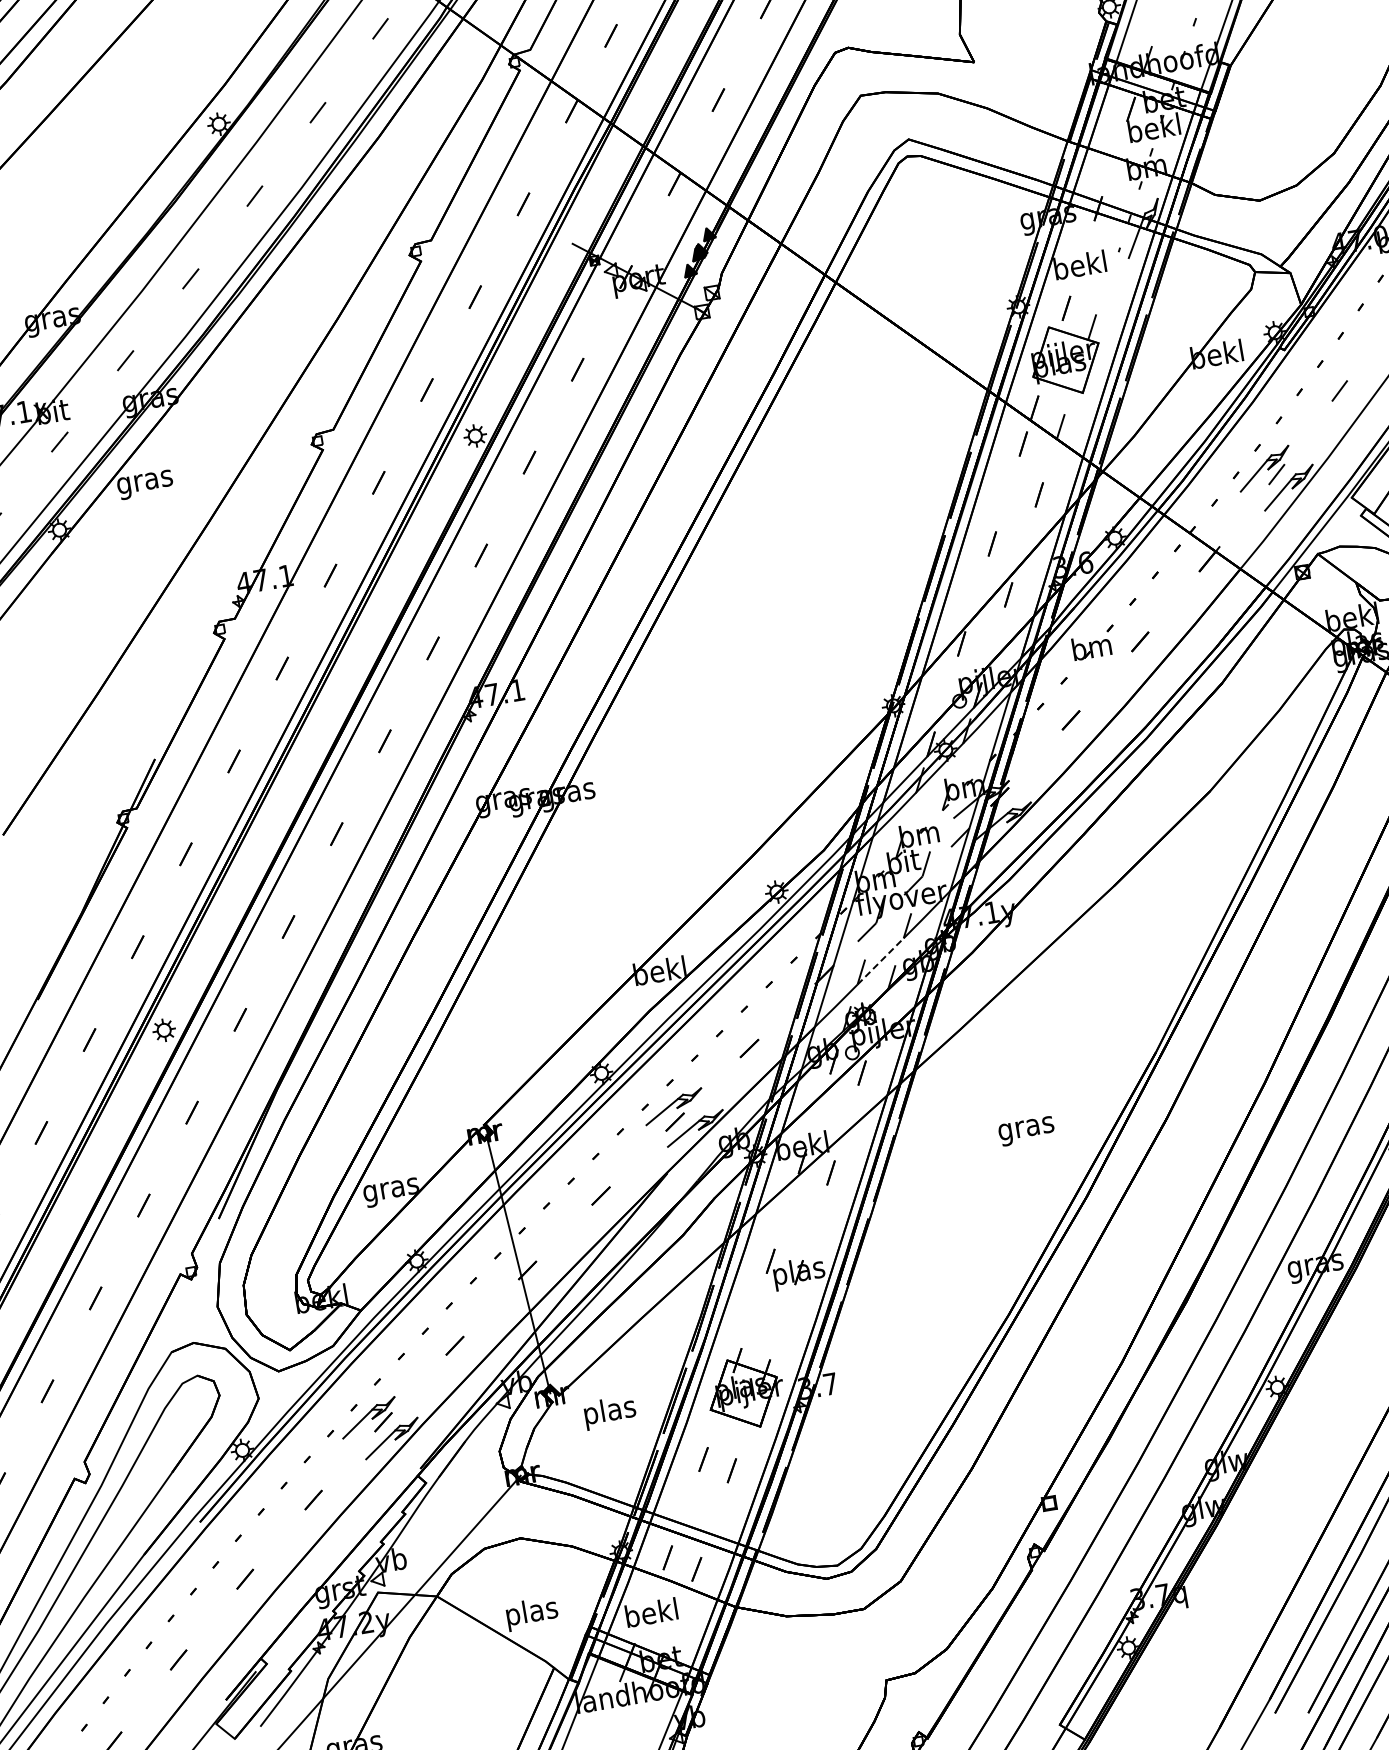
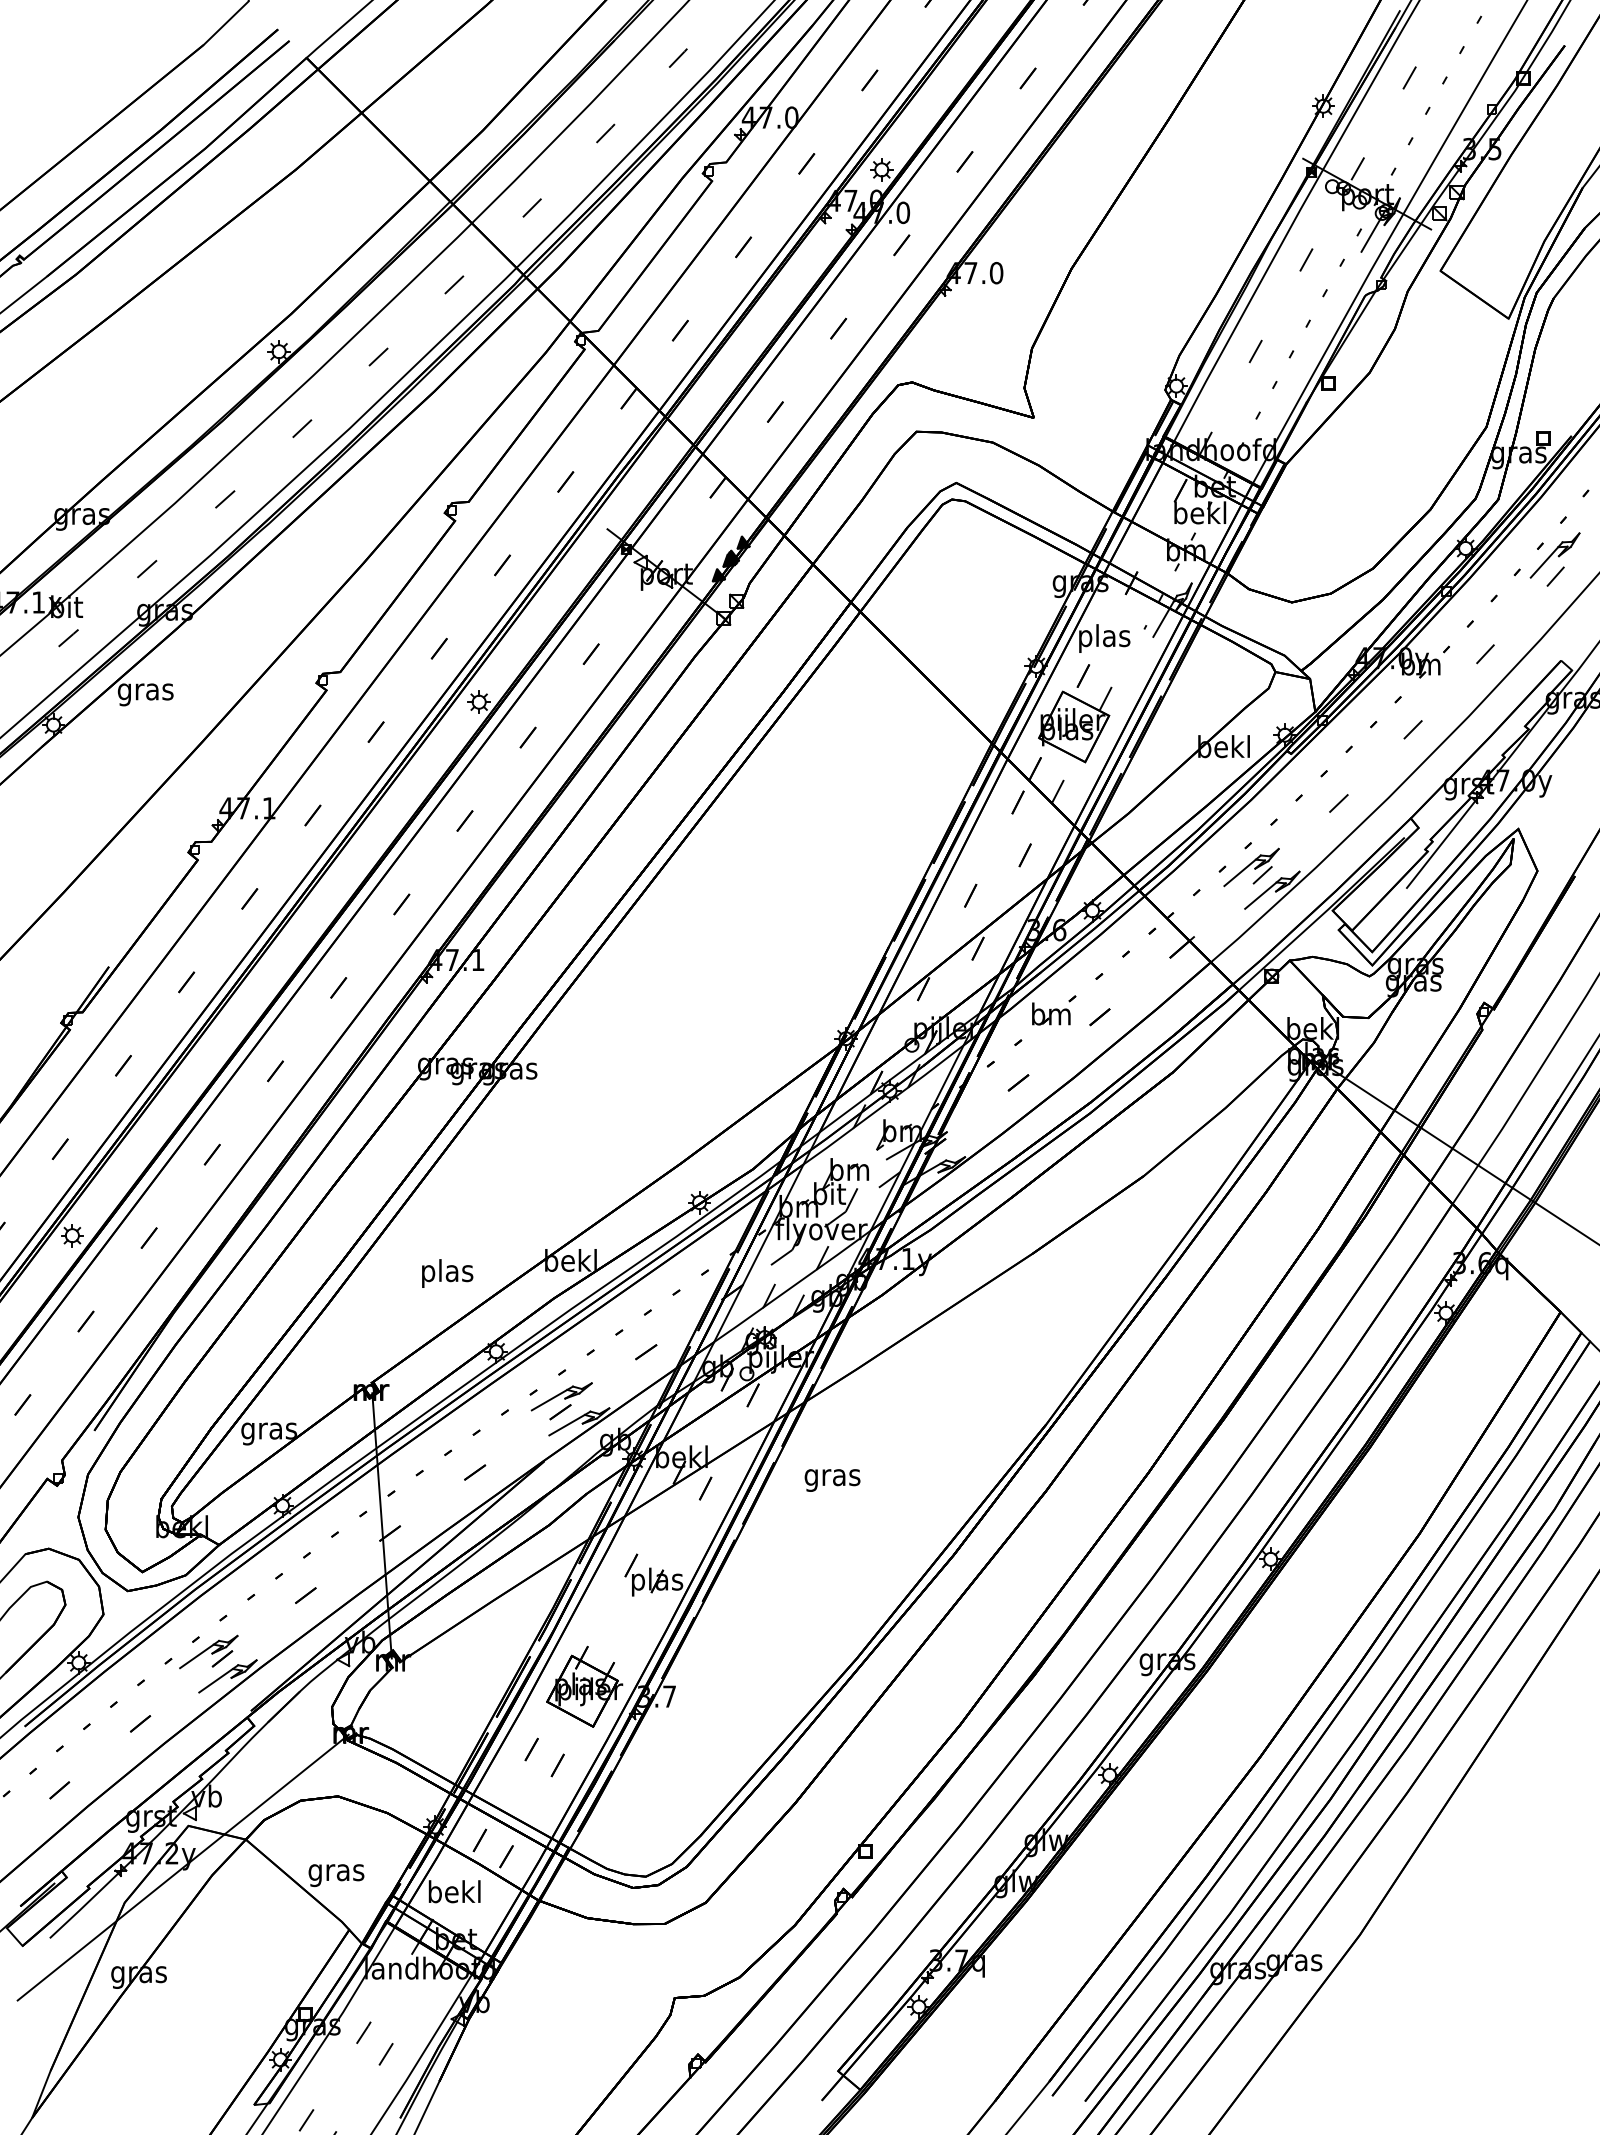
text: (1080, 267) -> (1104, 638), bekl -> plas
line: (880, 961) -> (790, 1288), dashed -> solid
text: (1026, 1131) -> (832, 1480), moved
text: (610, 1412) -> (447, 1273), moved
text: (531, 1613) -> (336, 1872), plas -> gras

